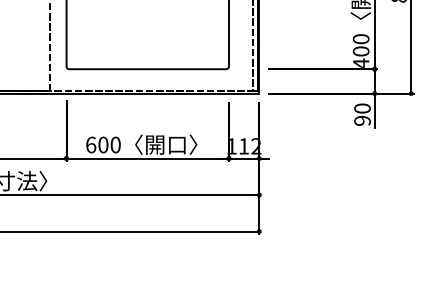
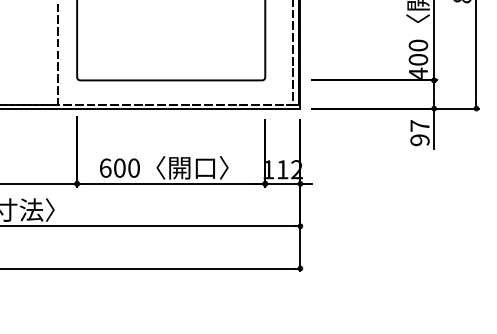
text: (362, 108) -> (419, 125), 90 -> 97

